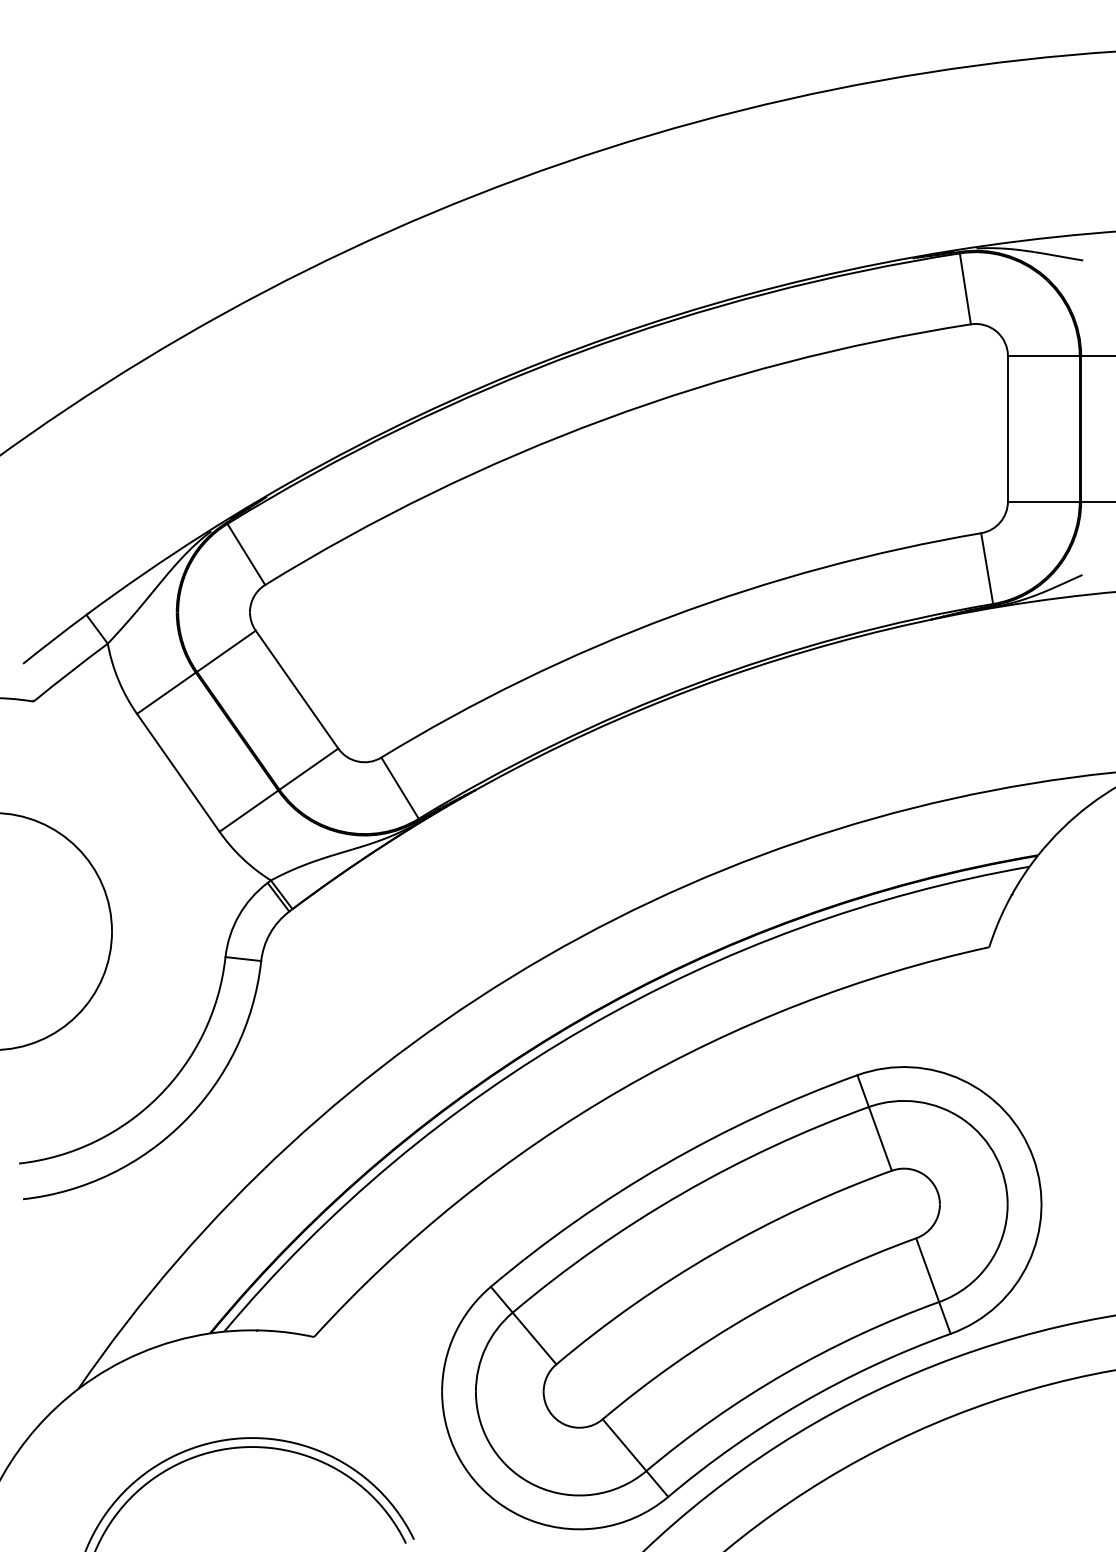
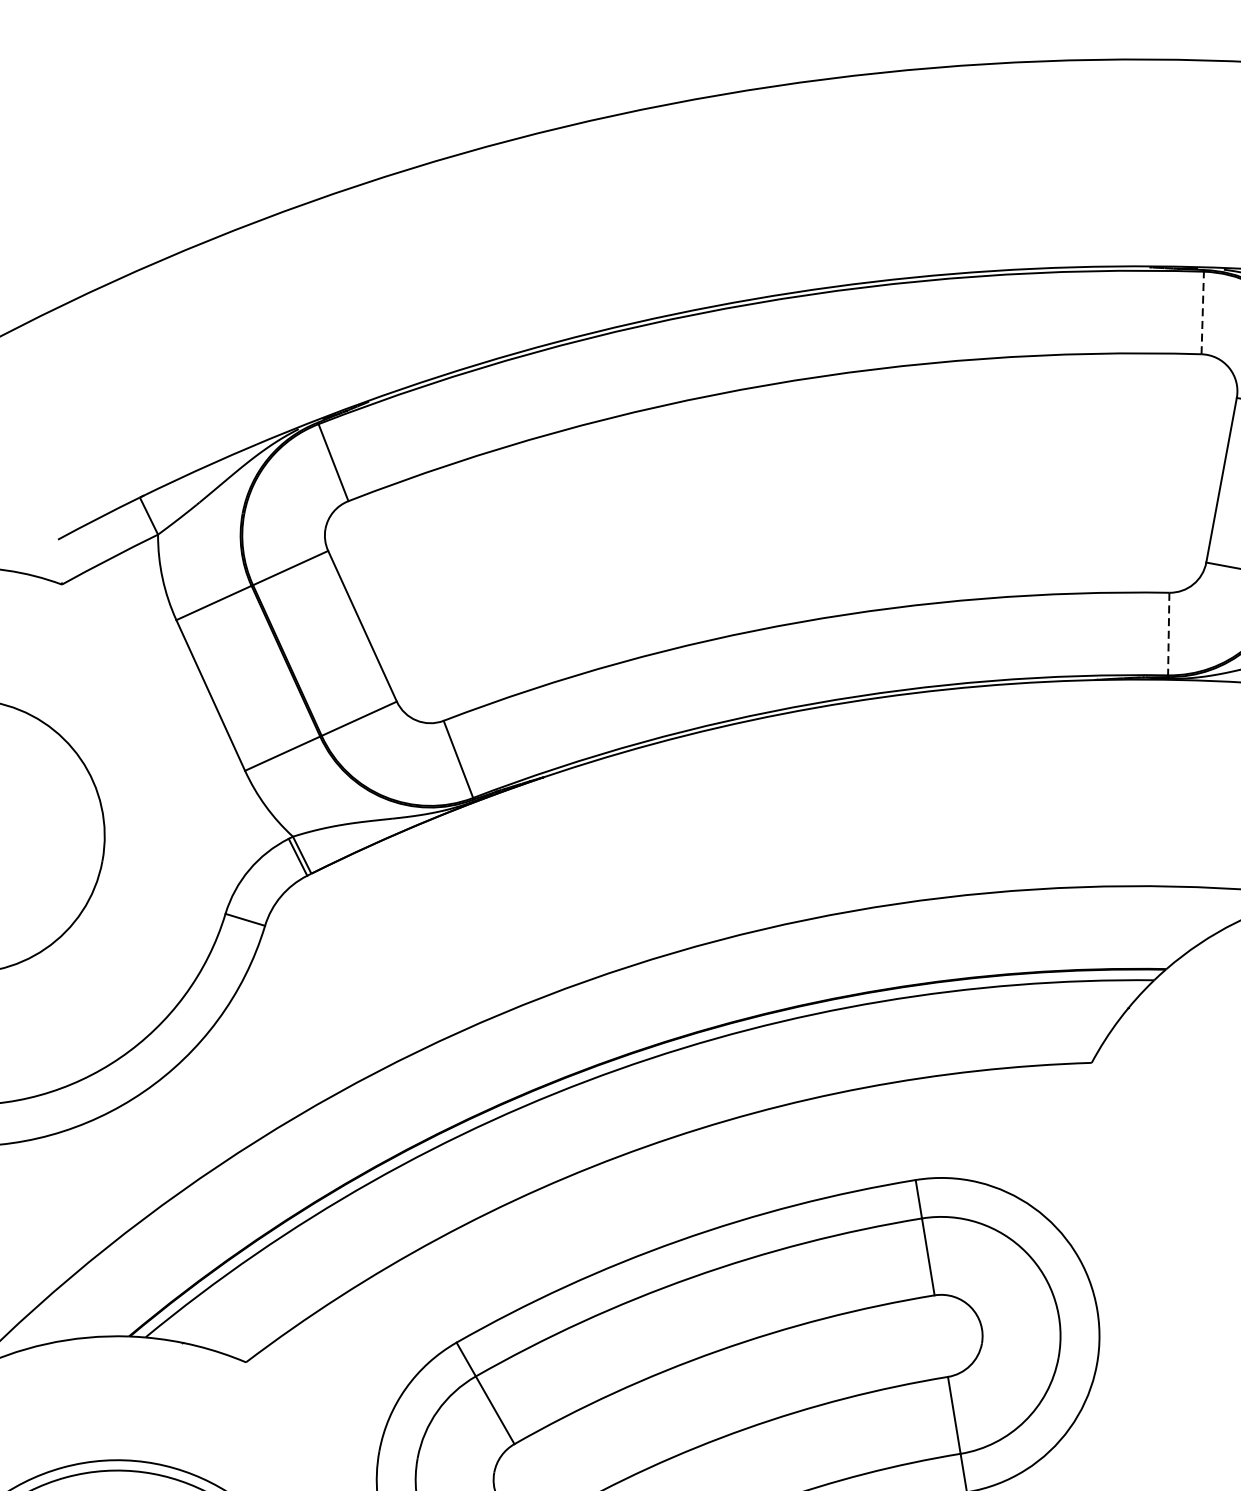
line: (965, 288) -> (1202, 312), solid -> dashed
line: (987, 568) -> (1169, 634), solid -> dashed

